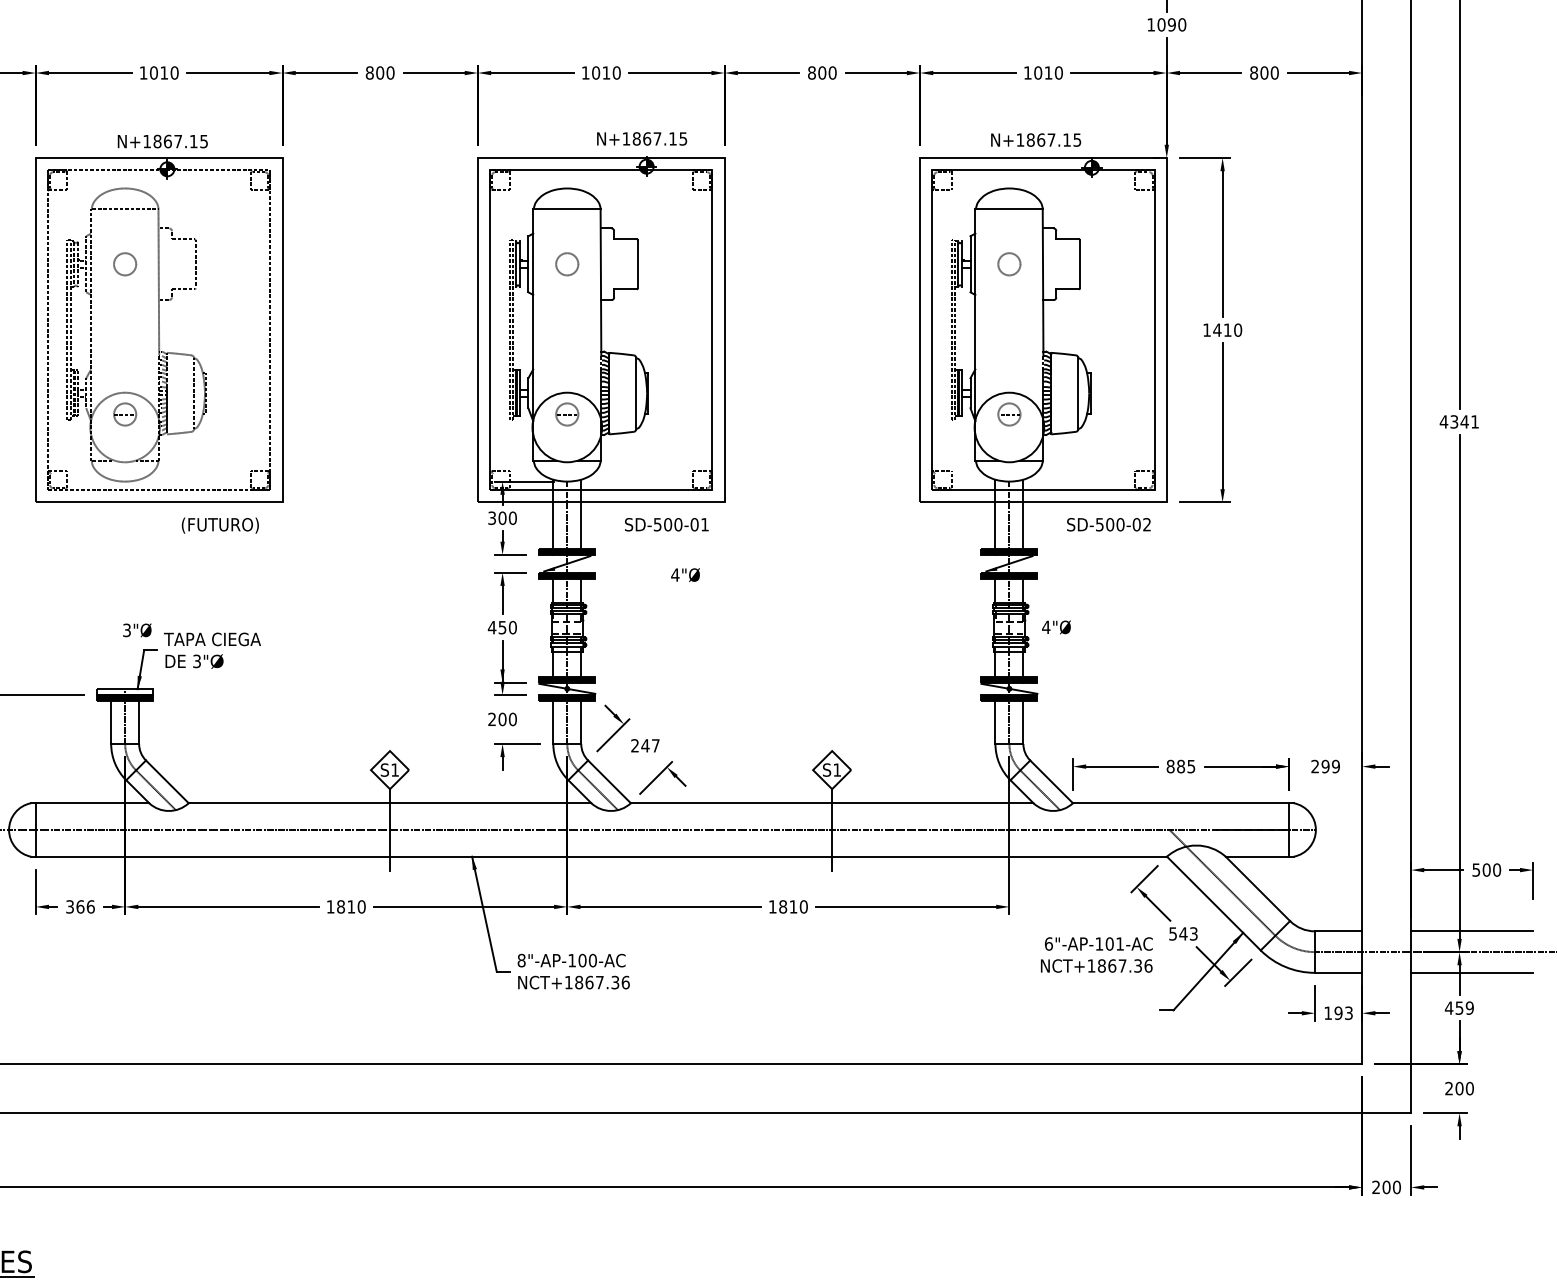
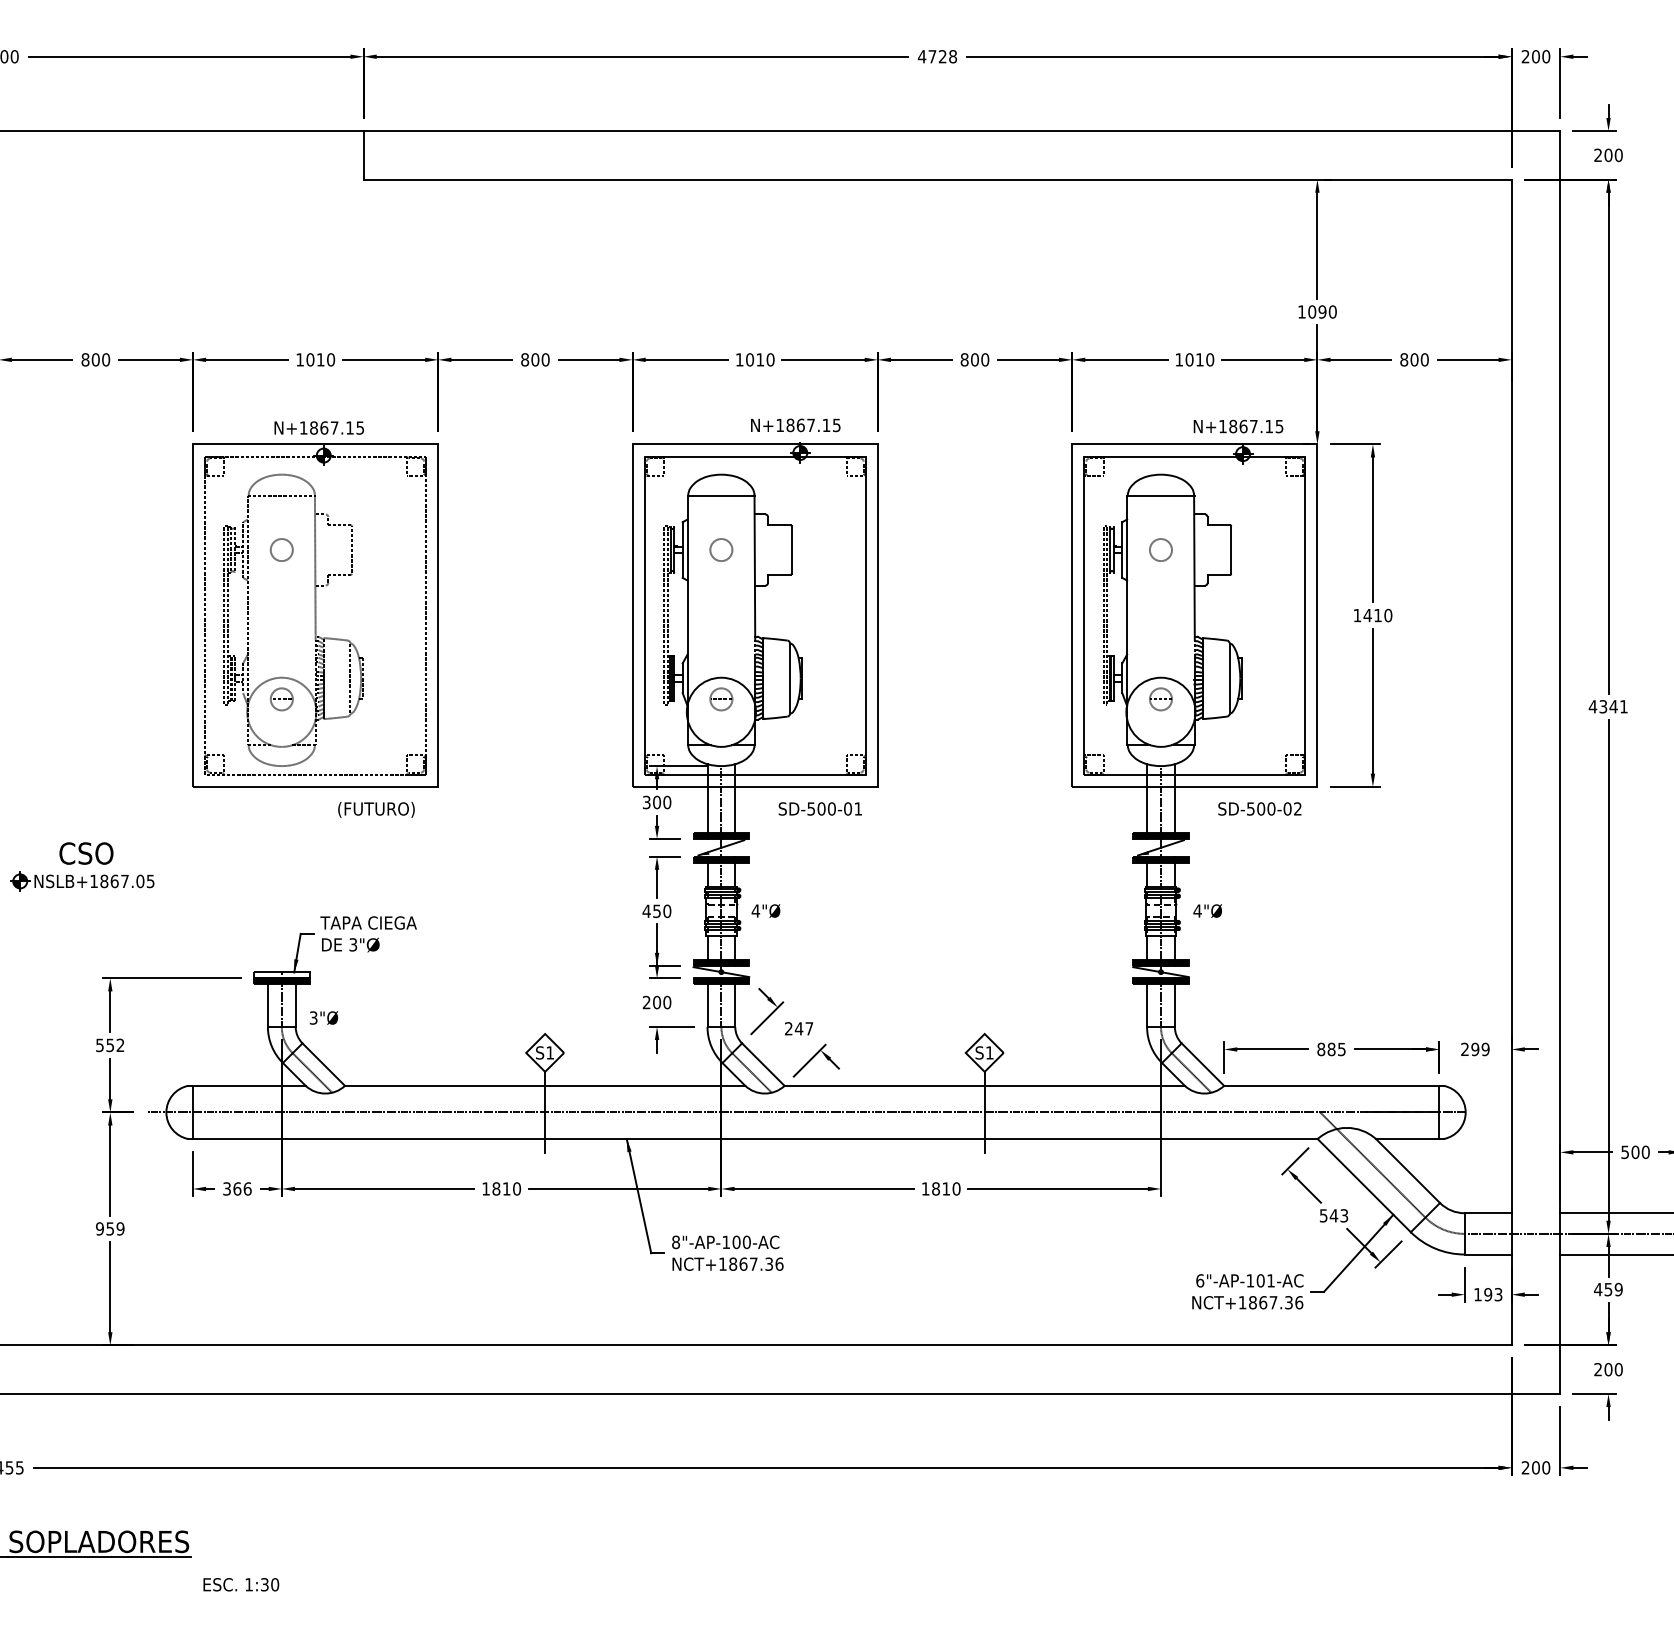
text: (1036, 140) -> (1238, 426), moved
text: (685, 574) -> (765, 910), moved
text: (136, 629) -> (323, 1017), moved
text: (1096, 954) -> (1247, 1291), moved

